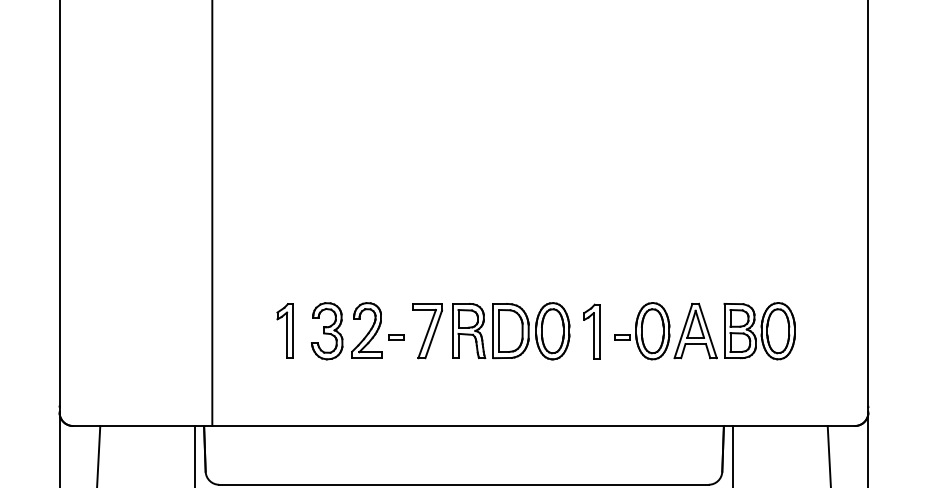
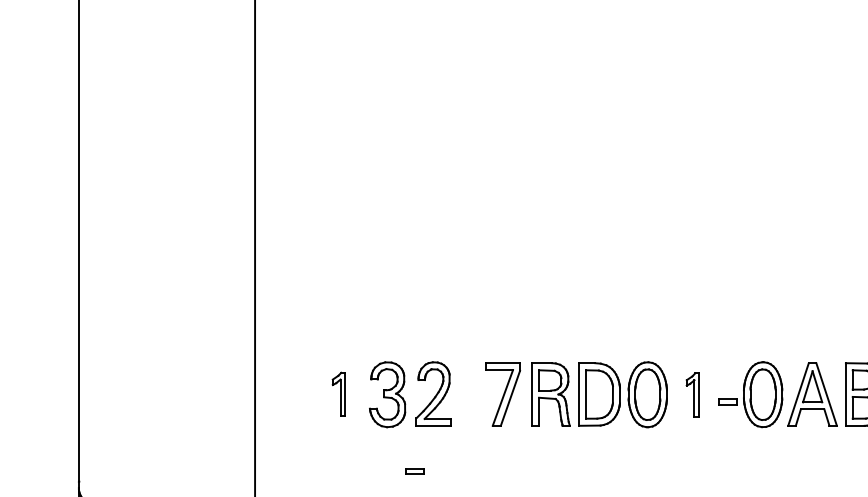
part: (284, 330) -> (338, 393), size x0.7
part: (591, 331) -> (692, 395), size x0.7
part: (396, 337) -> (414, 471), moved

